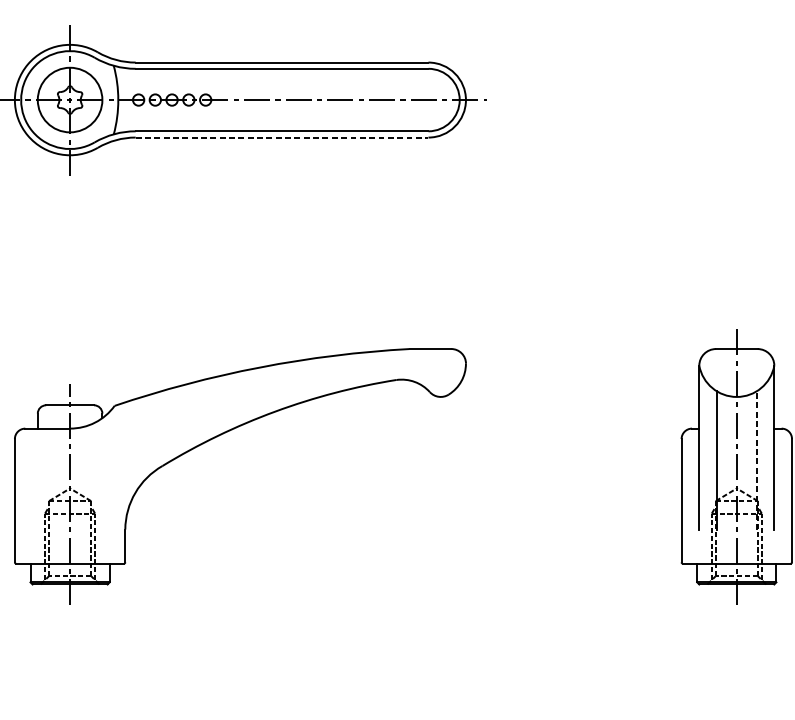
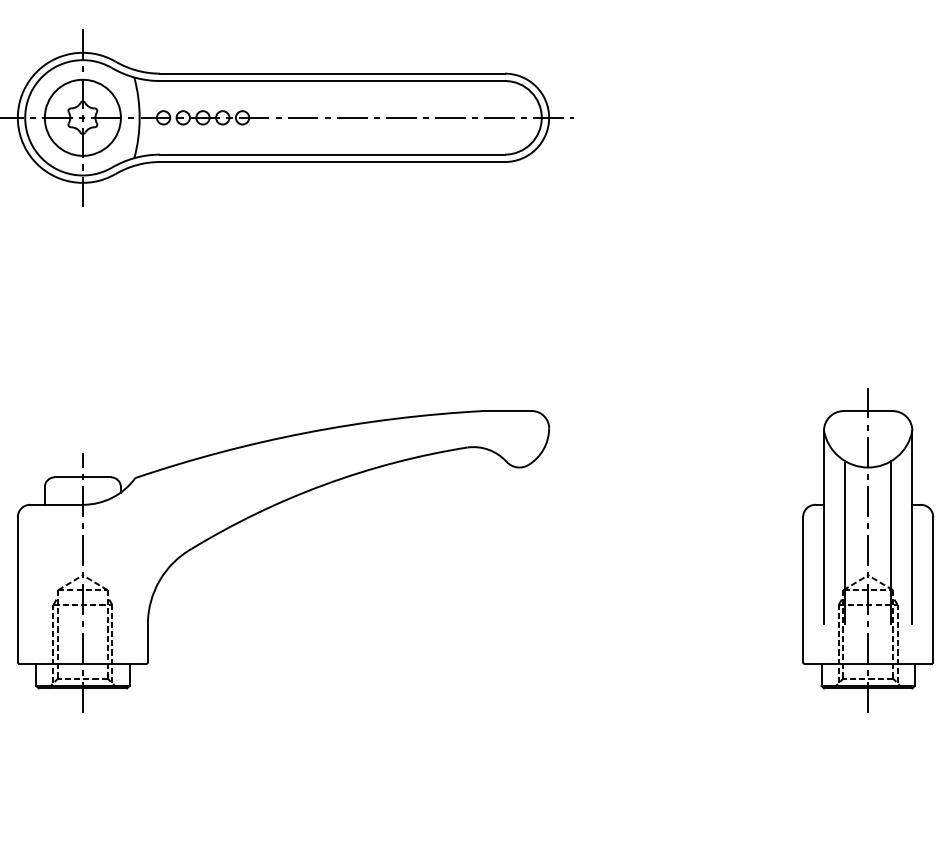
line: (282, 137) -> (333, 162), dashed -> solid
line: (756, 459) -> (891, 541), dashed -> solid

